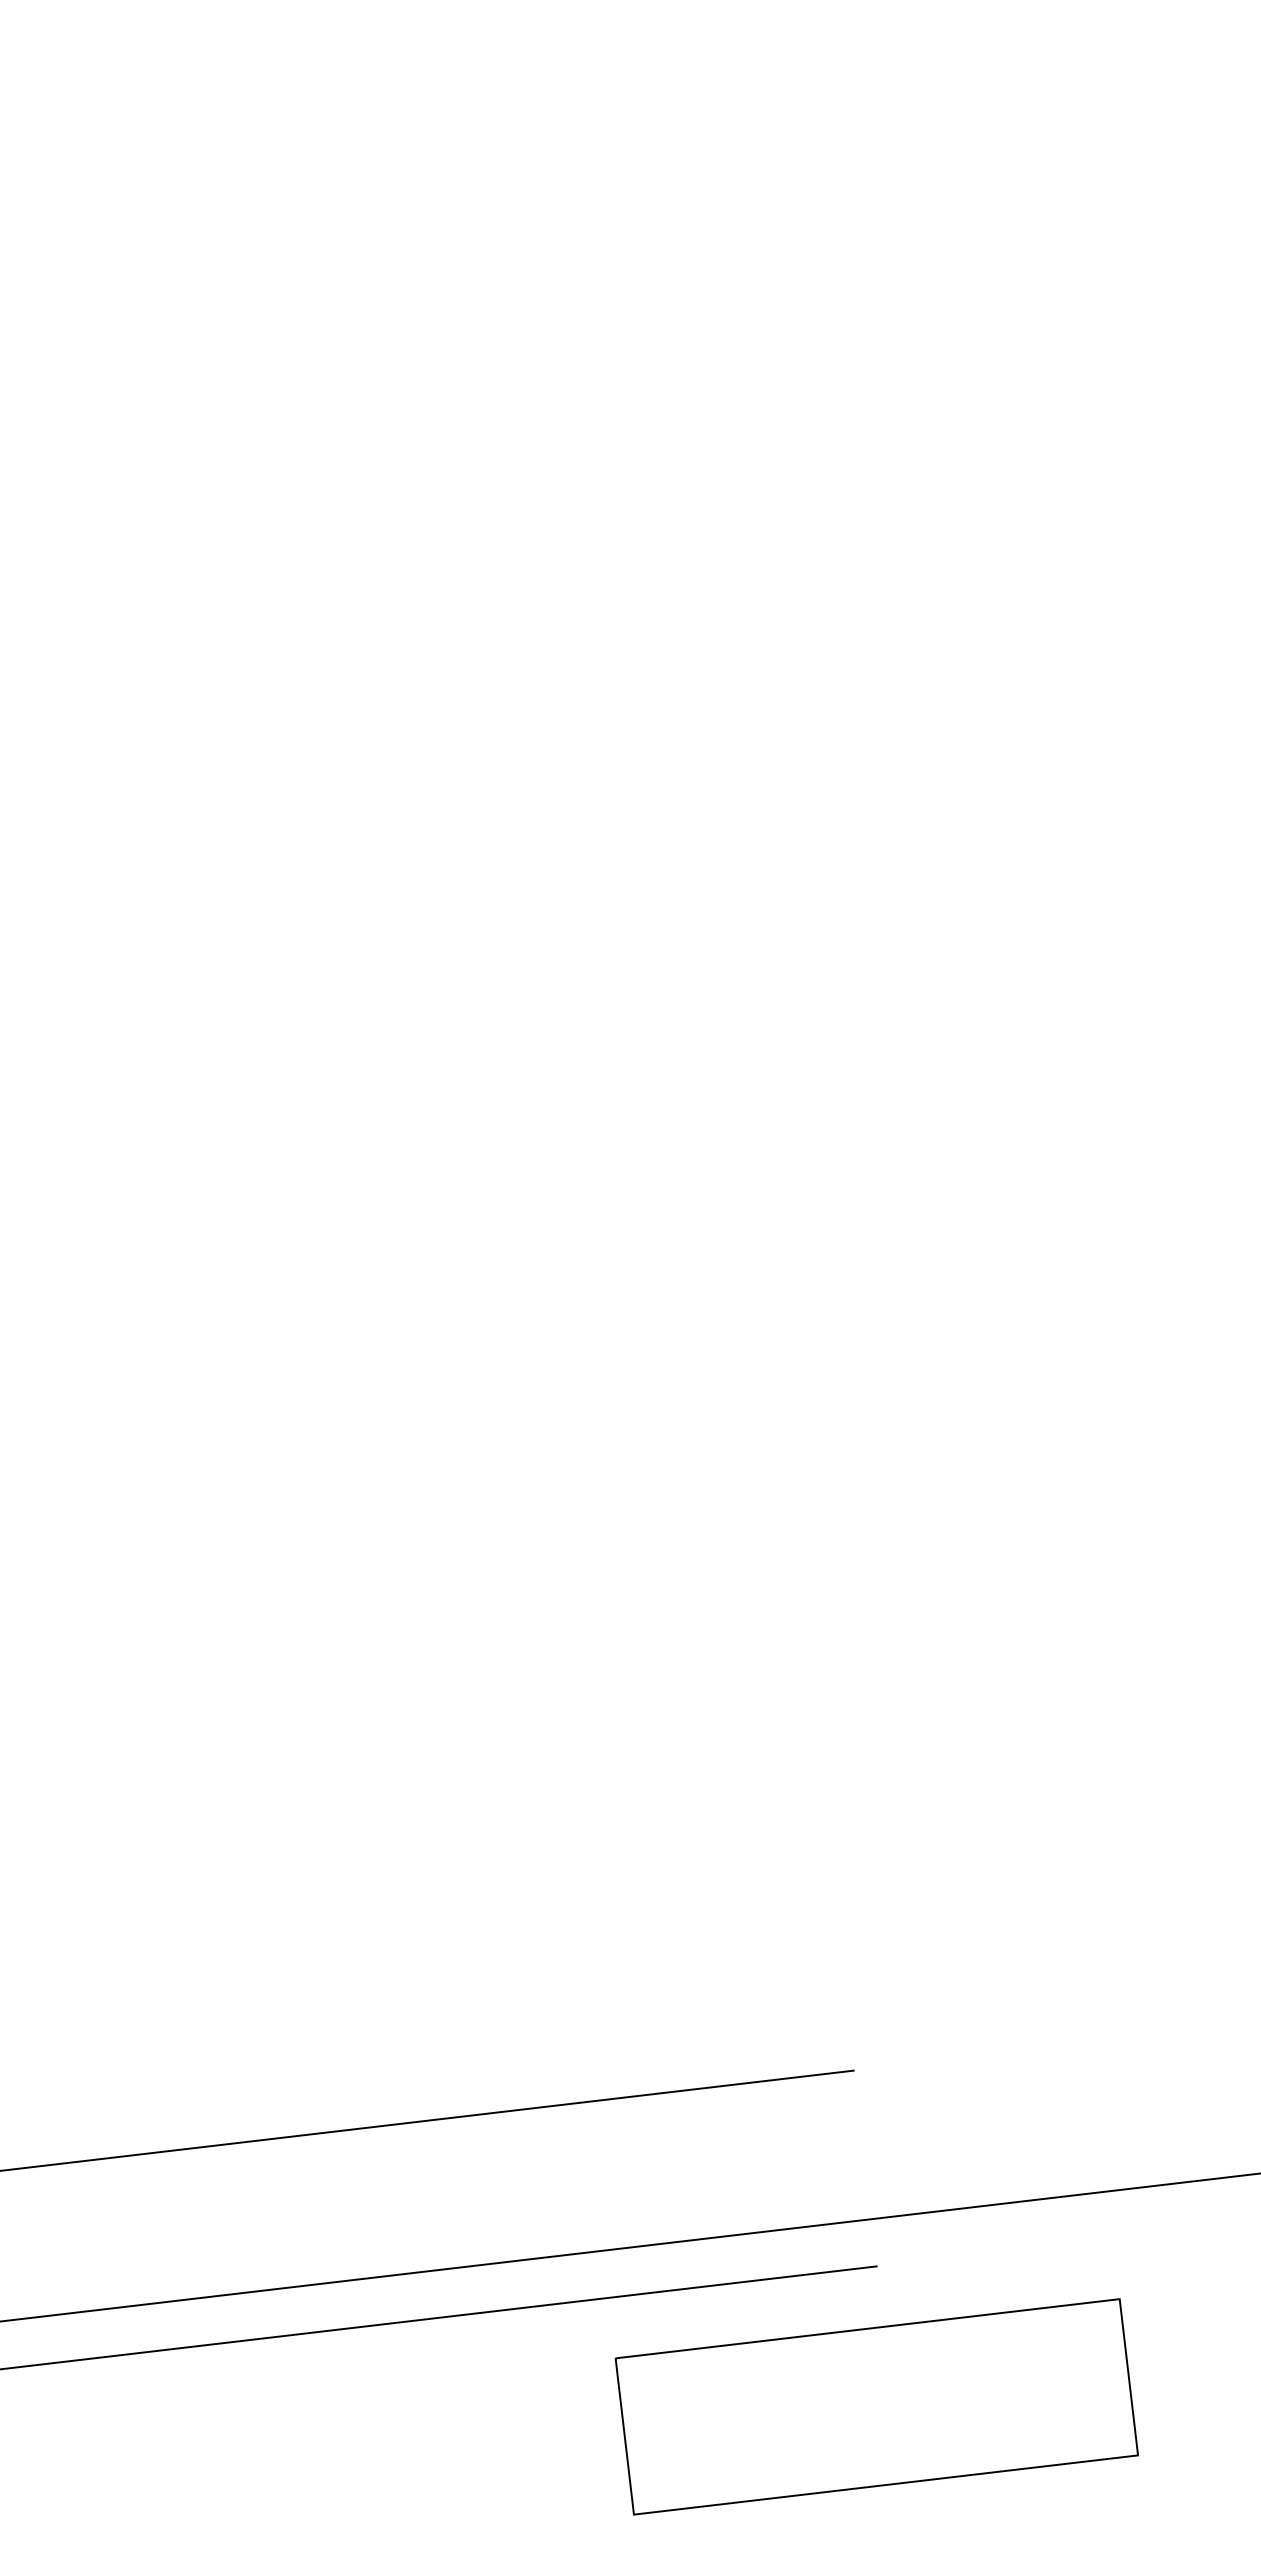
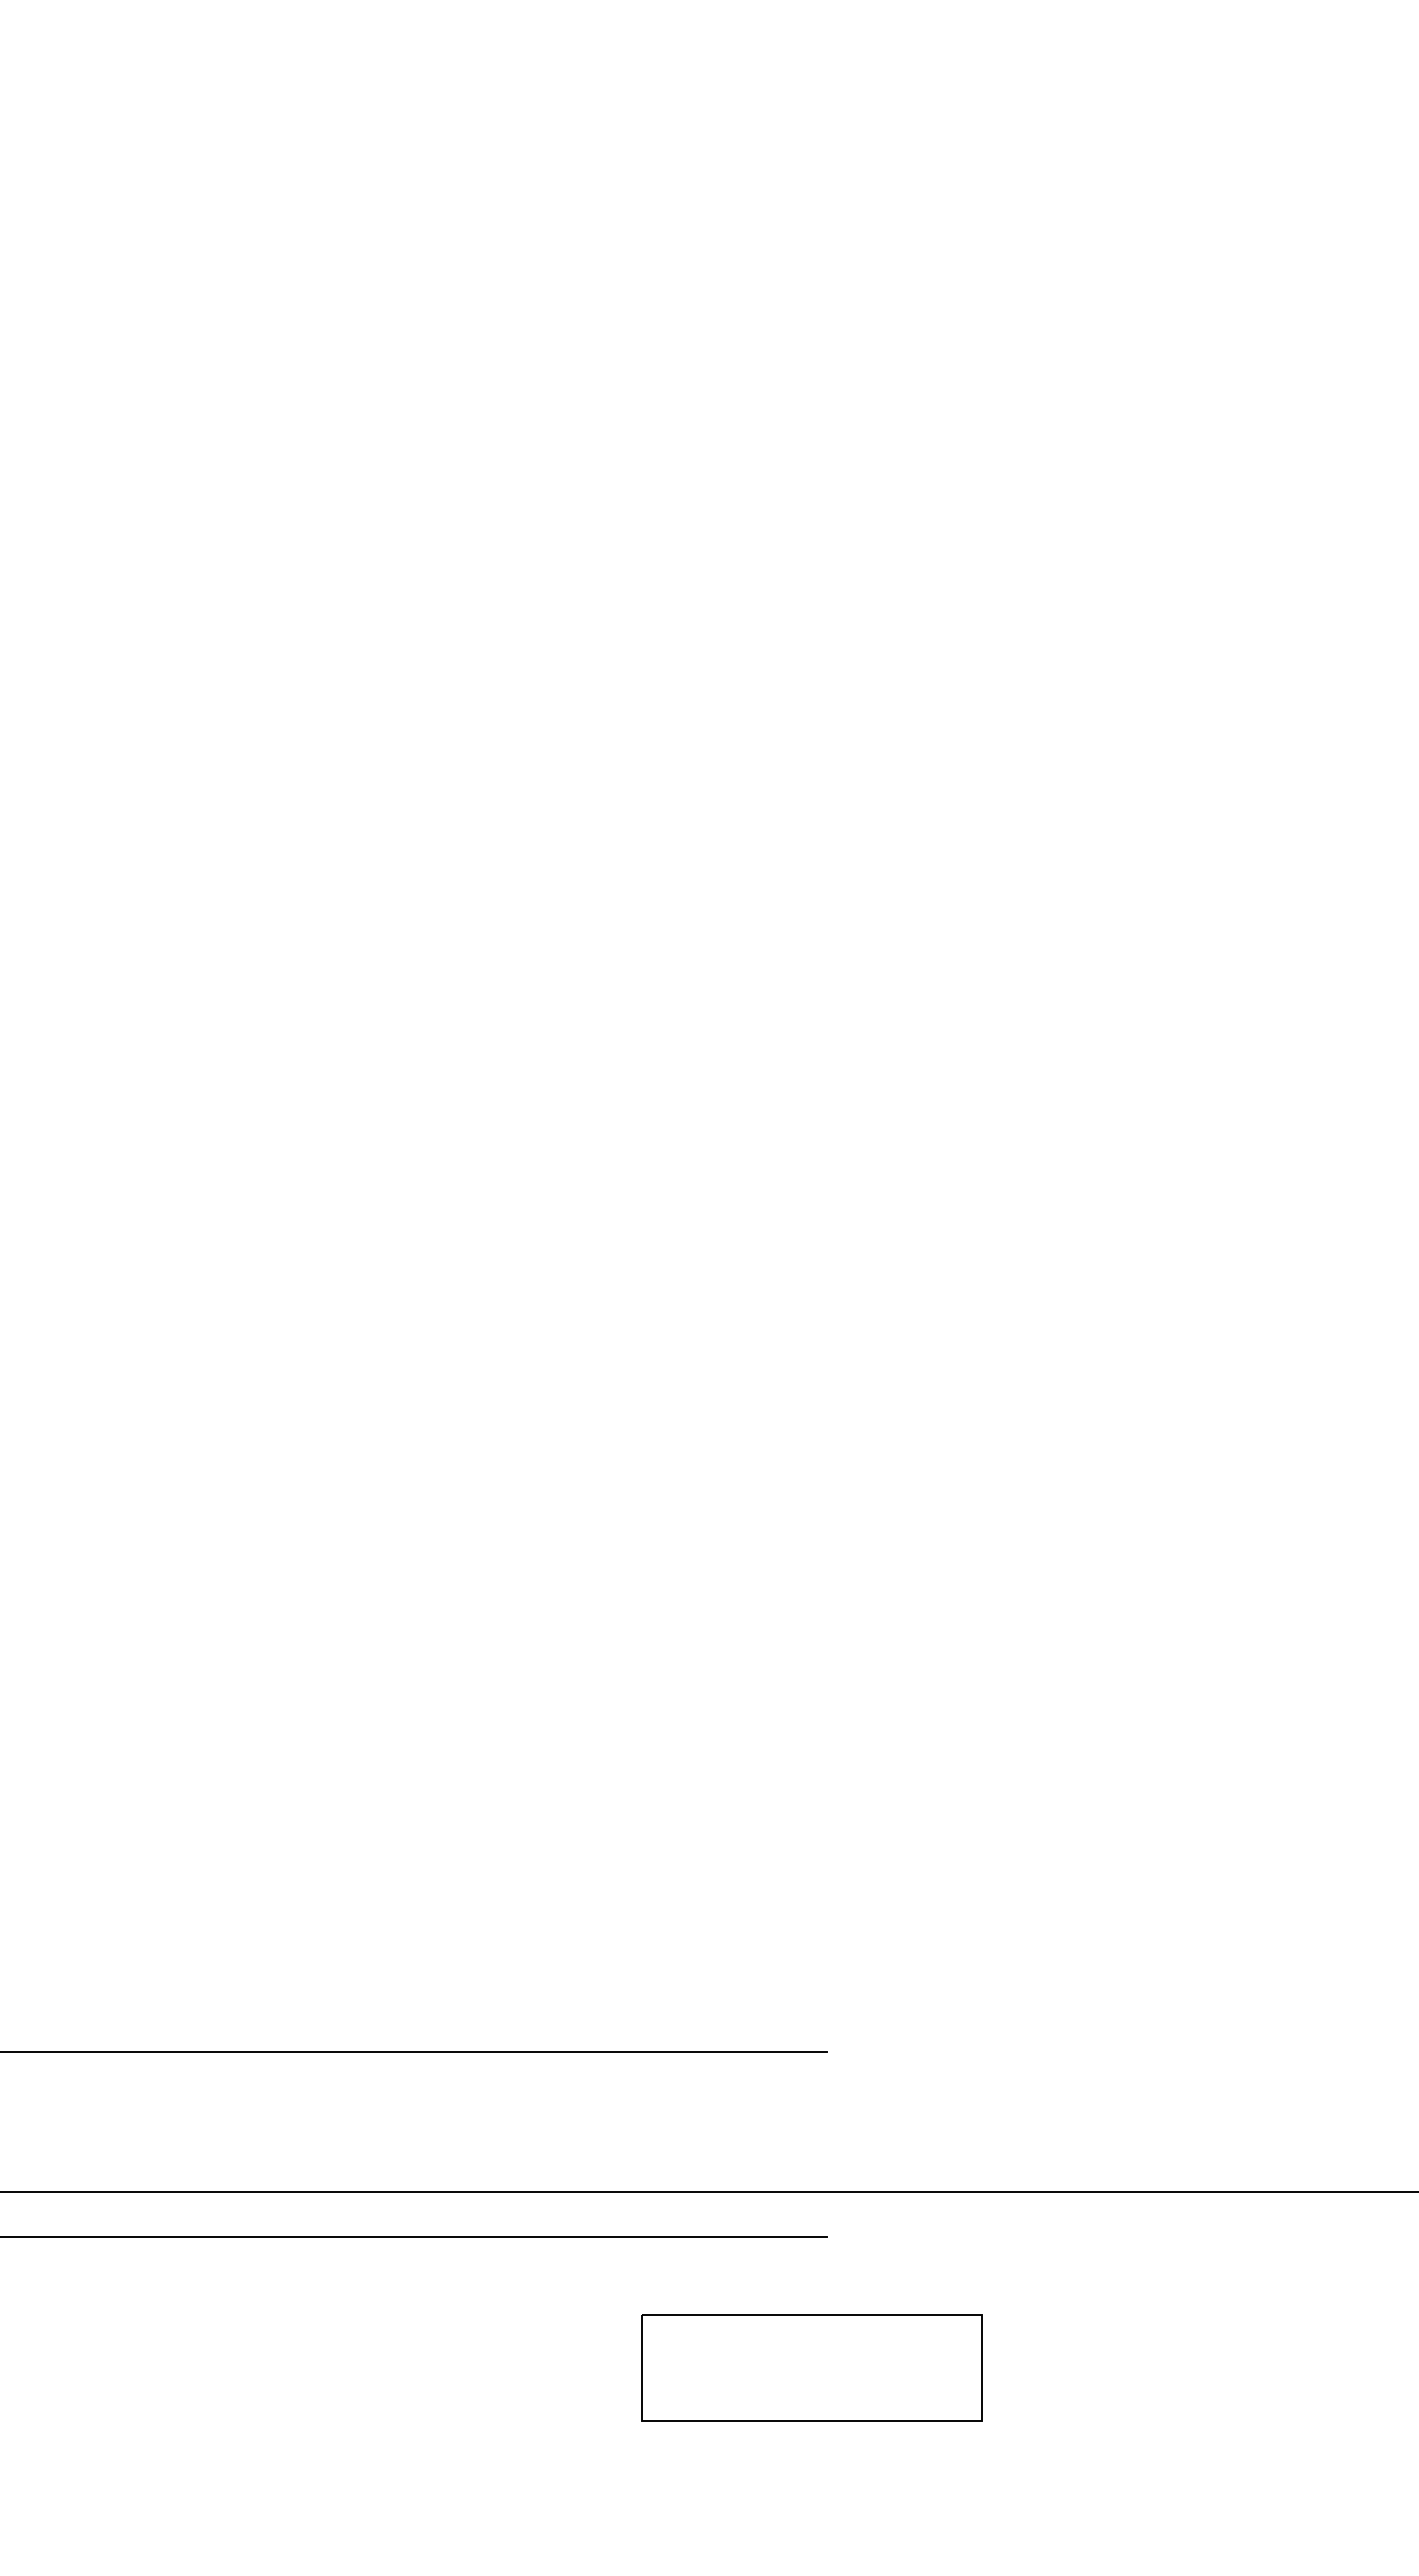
part: (876, 2406) -> (811, 2367), size x0.71

